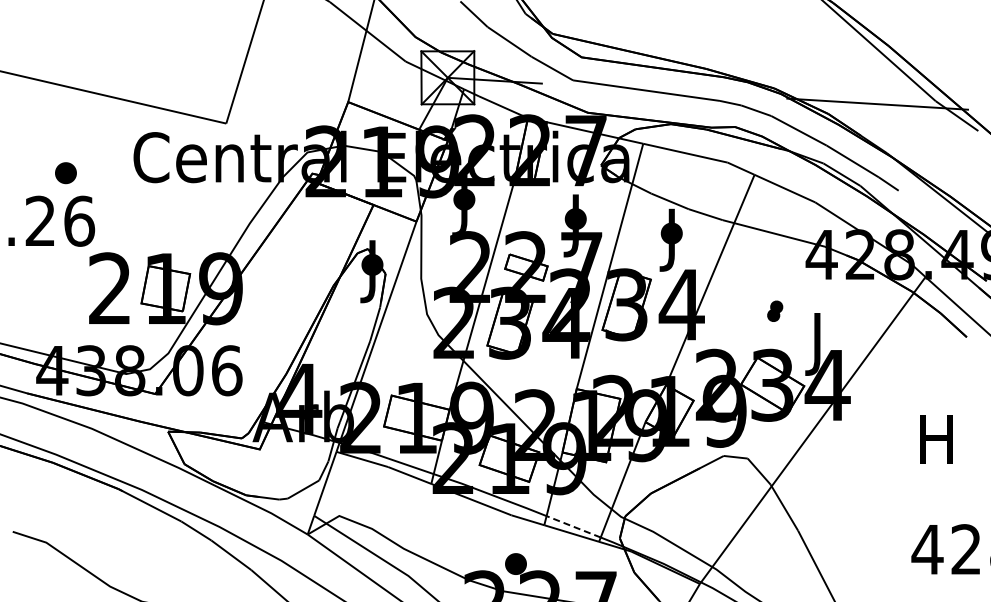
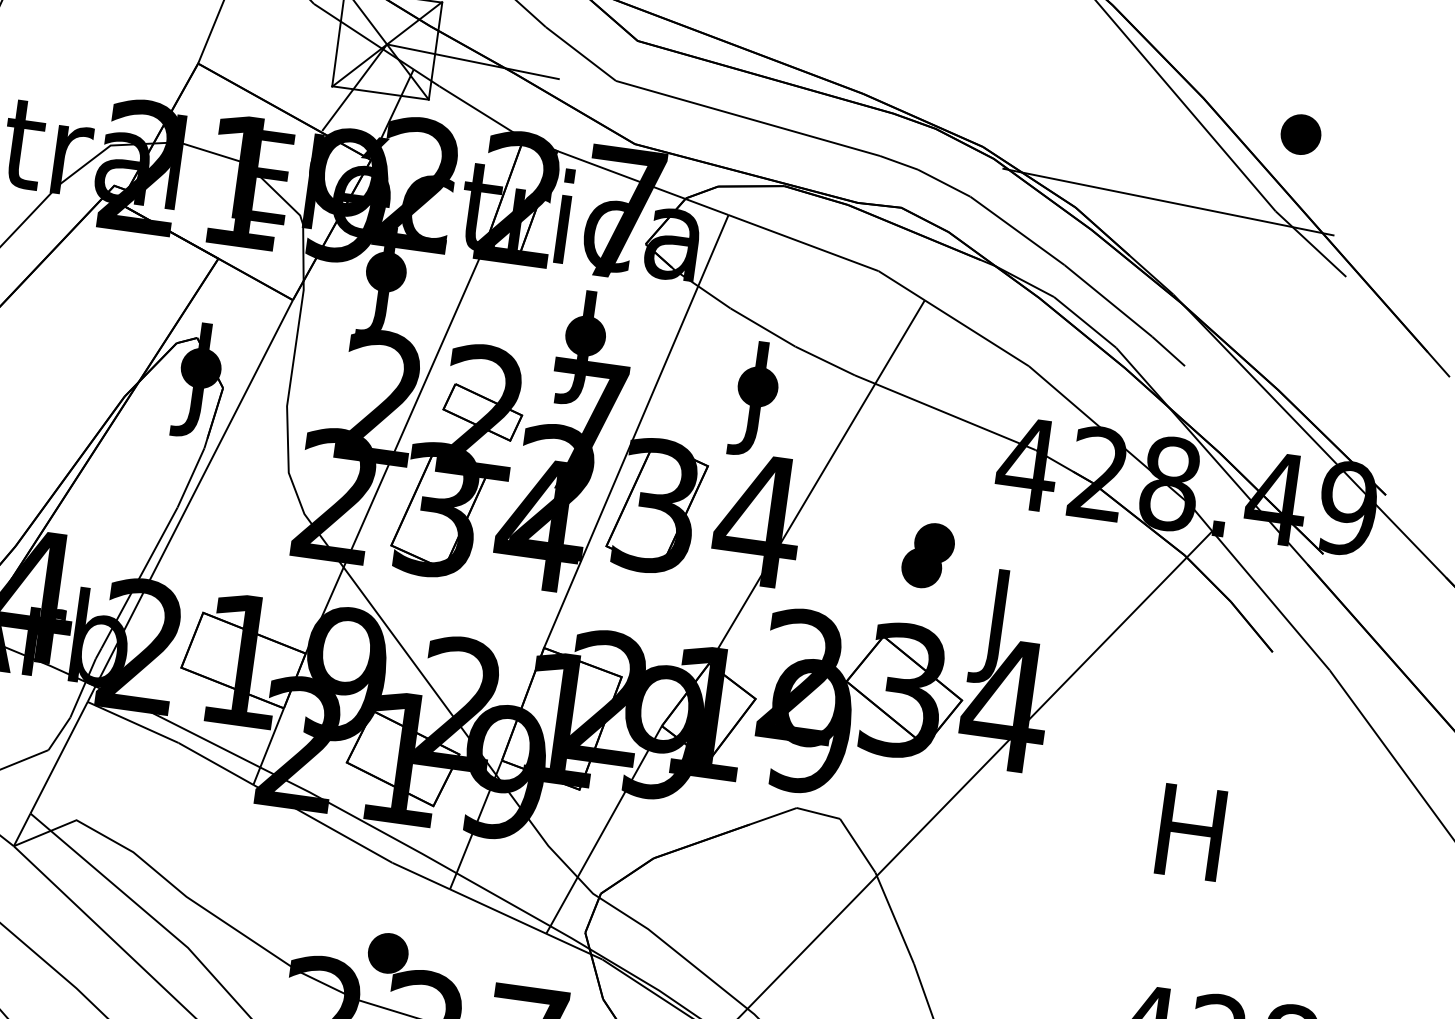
part: (943, 58) -> (1300, 135), added
part: (774, 311) -> (926, 556), size x1.67
line: (573, 526) -> (503, 899), dashed -> solid

